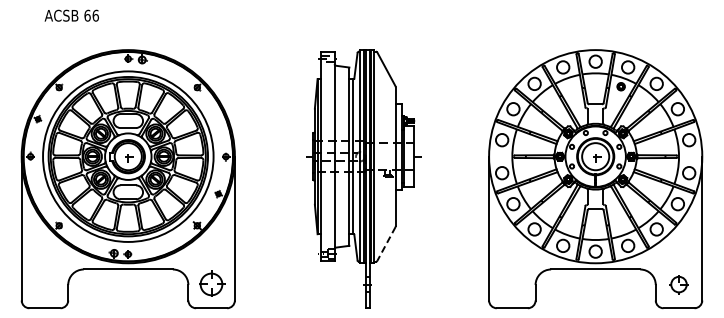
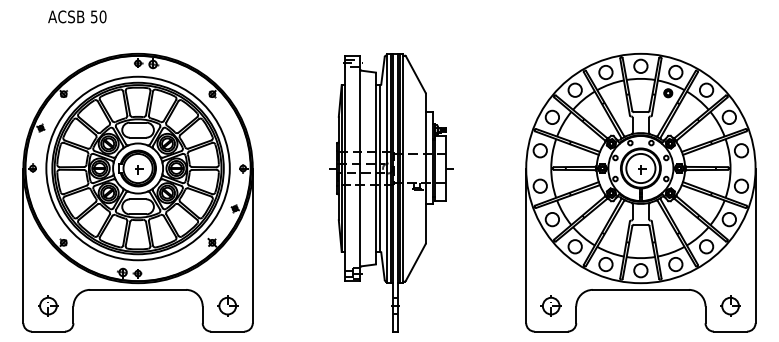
text: (91, 15) -> (98, 16), 66 -> 50
line: (386, 244) -> (415, 262), dashed -> solid
part: (44, 284) -> (47, 306), added
part: (211, 284) -> (227, 306), size x0.71
part: (511, 284) -> (550, 306), added

